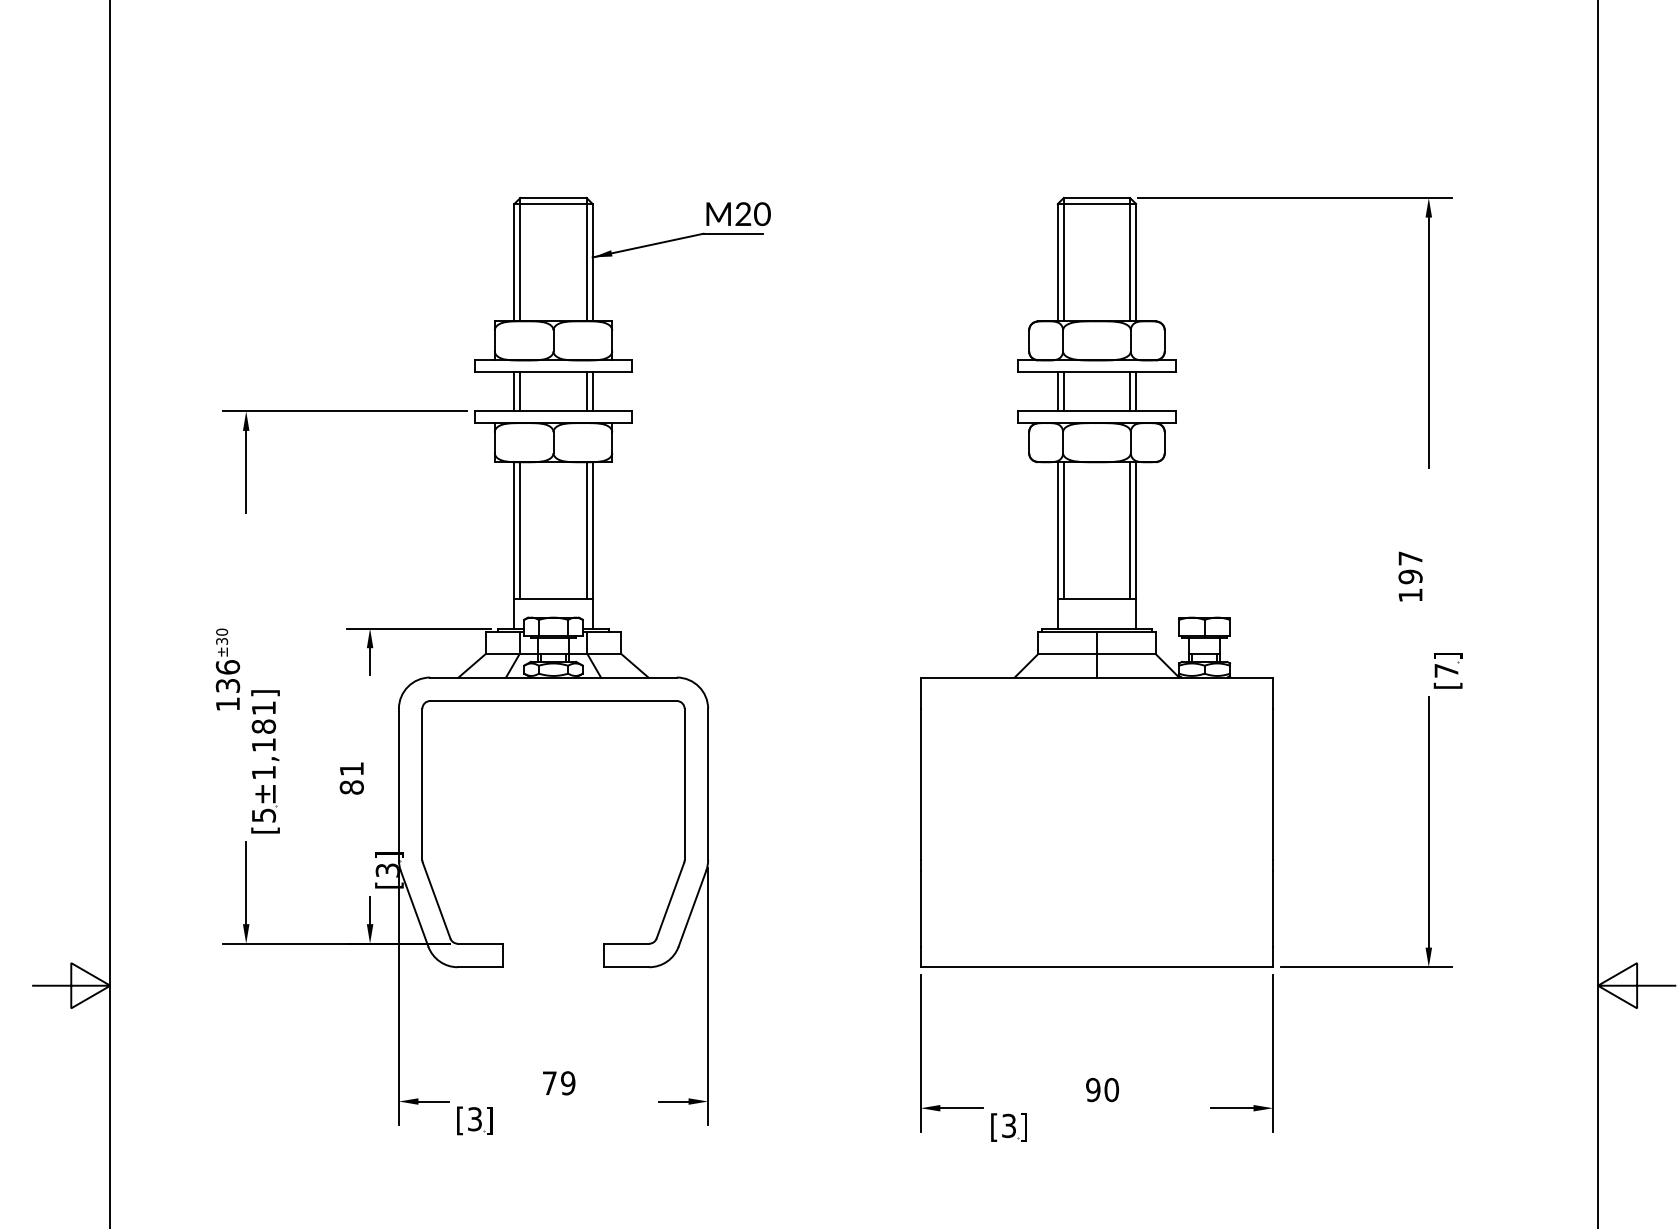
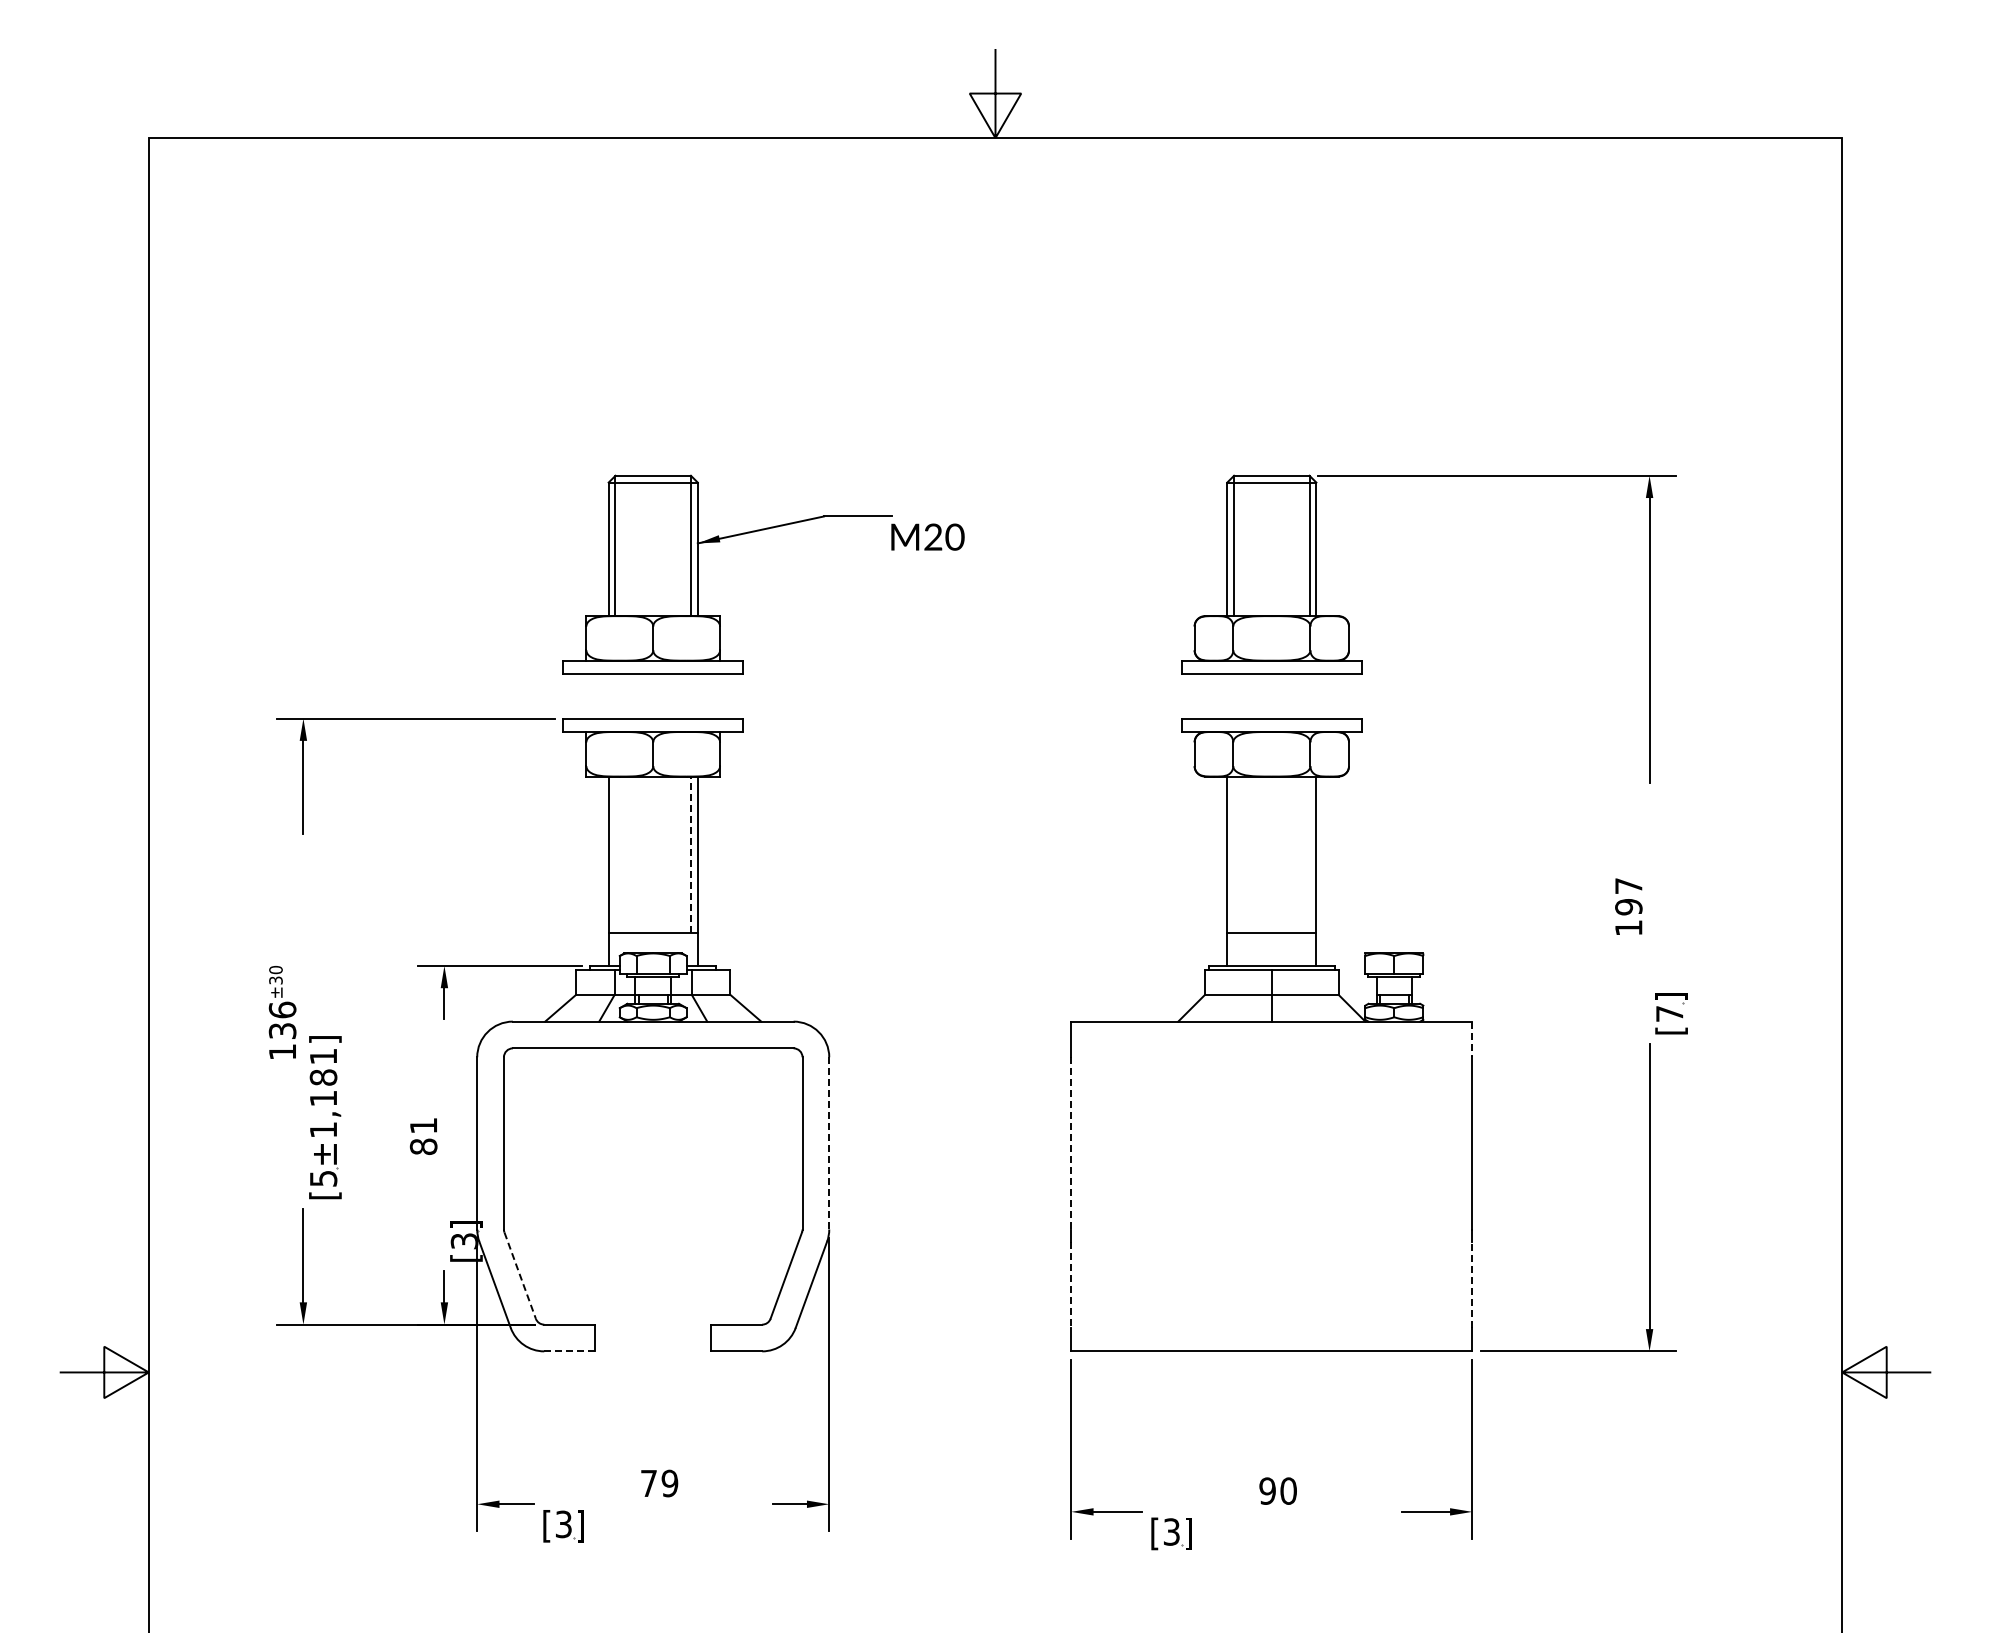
text: (738, 213) -> (927, 536), moved
line: (514, 391) -> (608, 696), removed
line: (520, 391) -> (615, 696), removed
line: (587, 391) -> (691, 696), removed
line: (592, 391) -> (697, 696), removed
line: (1058, 391) -> (1227, 696), removed
line: (1063, 391) -> (1233, 696), removed
line: (1130, 391) -> (1309, 696), removed
line: (1136, 391) -> (1316, 696), removed
line: (520, 530) -> (615, 854), removed
line: (587, 530) -> (691, 854), solid -> dashed
line: (1063, 530) -> (1233, 854), removed
line: (1130, 530) -> (1309, 854), removed
line: (1273, 693) -> (1472, 1039), solid -> dashed
line: (708, 784) -> (829, 1143), solid -> dashed
line: (920, 784) -> (1071, 1143), solid -> dashed
line: (436, 900) -> (520, 1275), solid -> dashed
line: (1273, 908) -> (1472, 1284), solid -> dashed
line: (920, 909) -> (1071, 1285), solid -> dashed
line: (479, 967) -> (569, 1351), solid -> dashed

